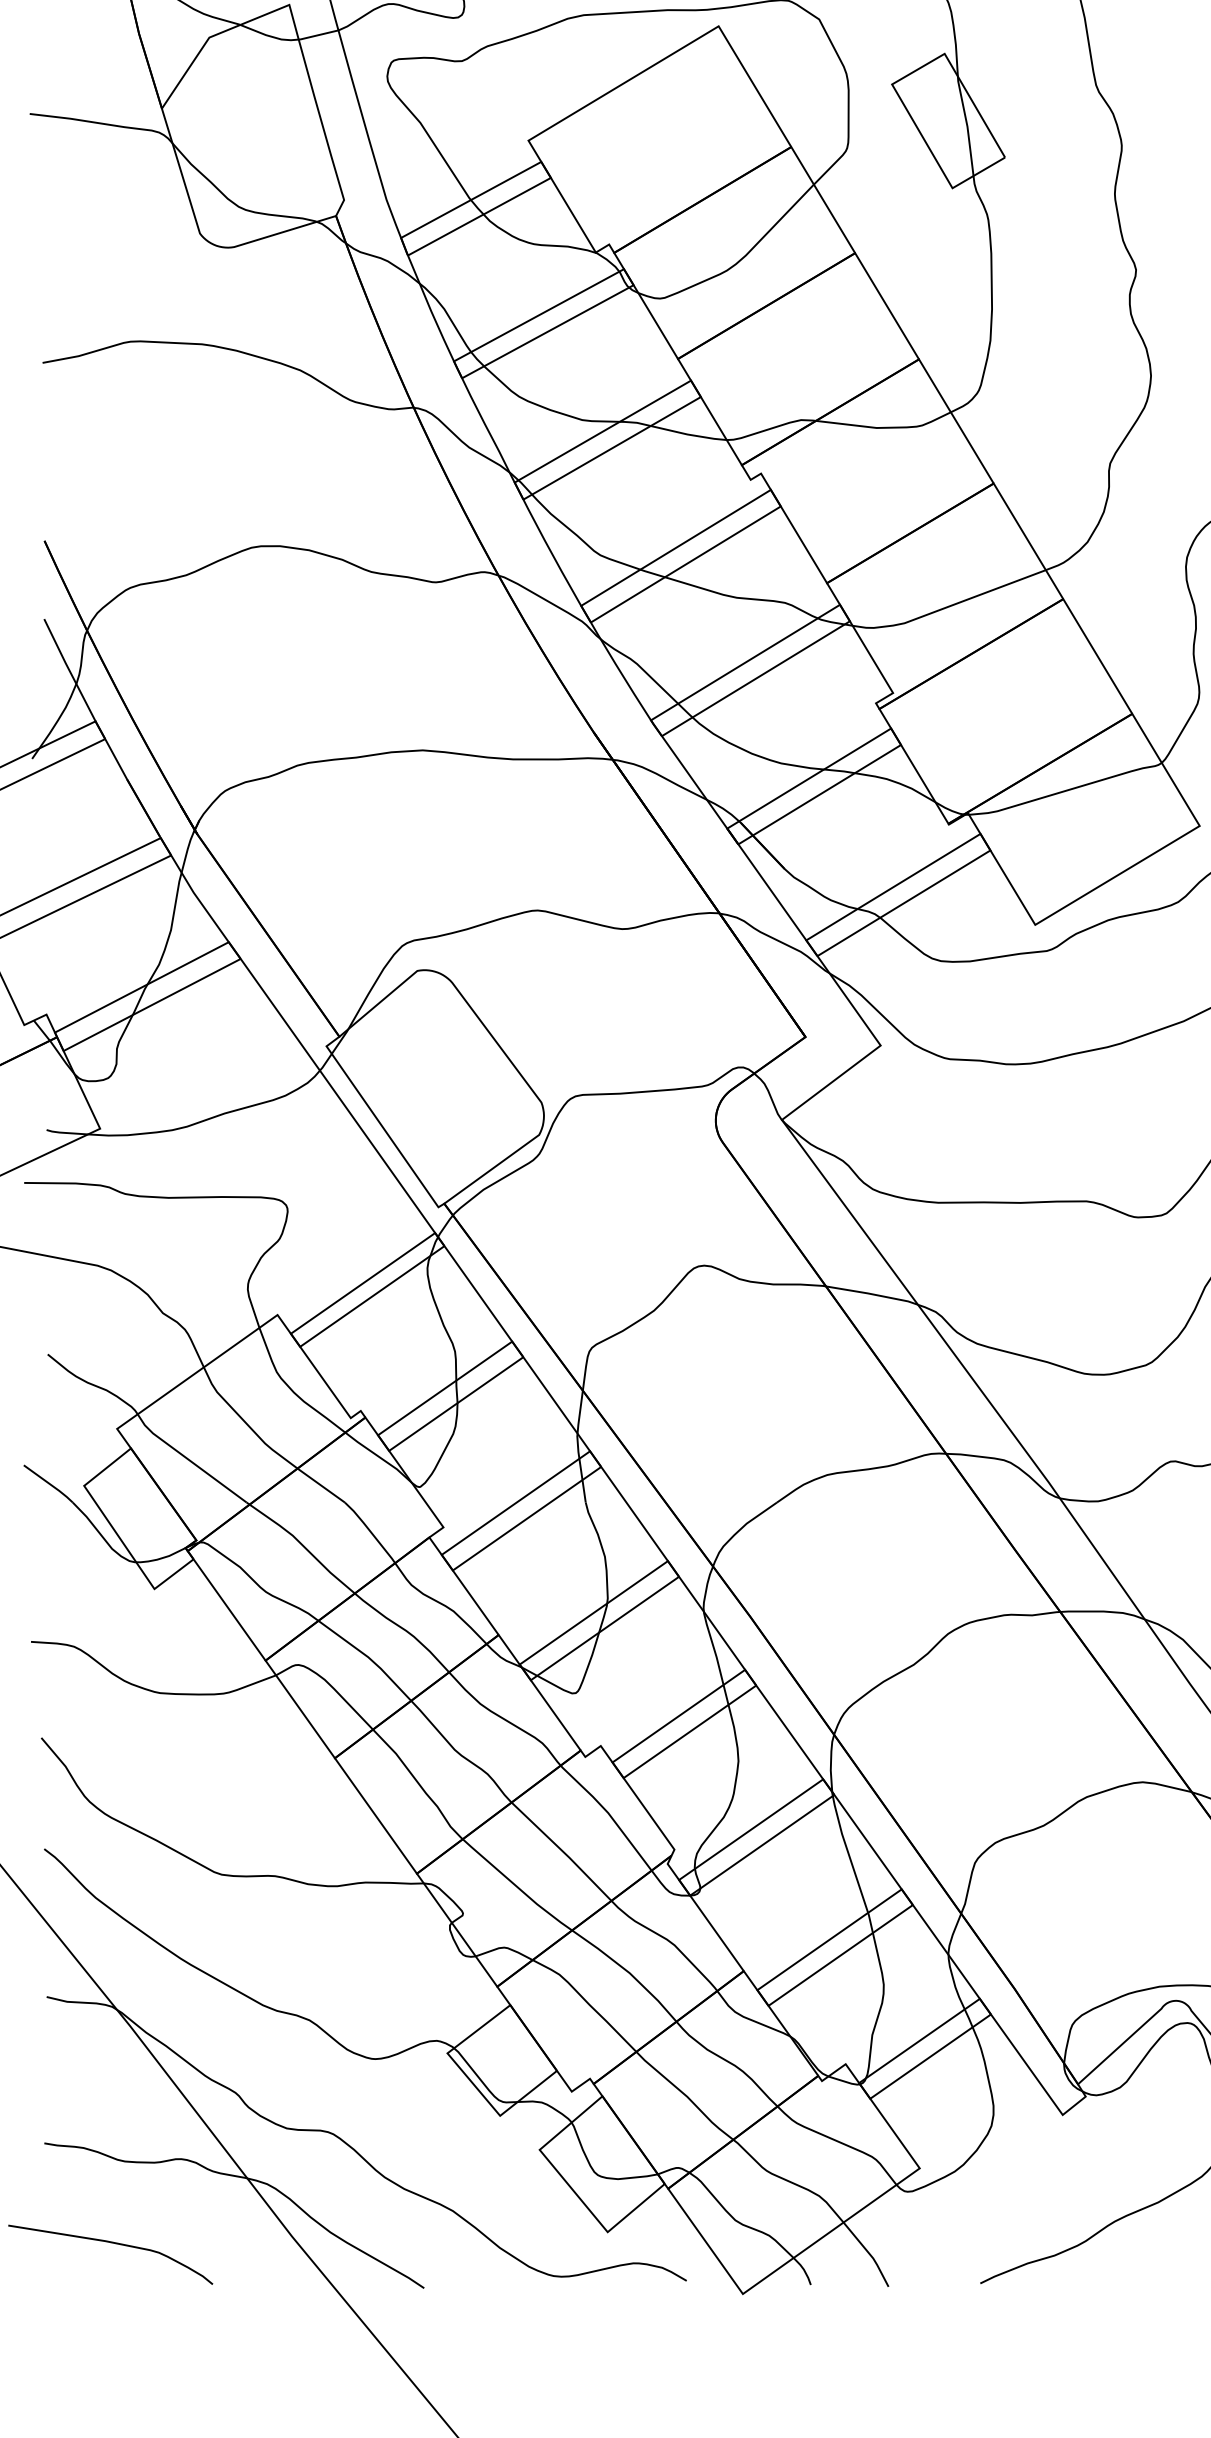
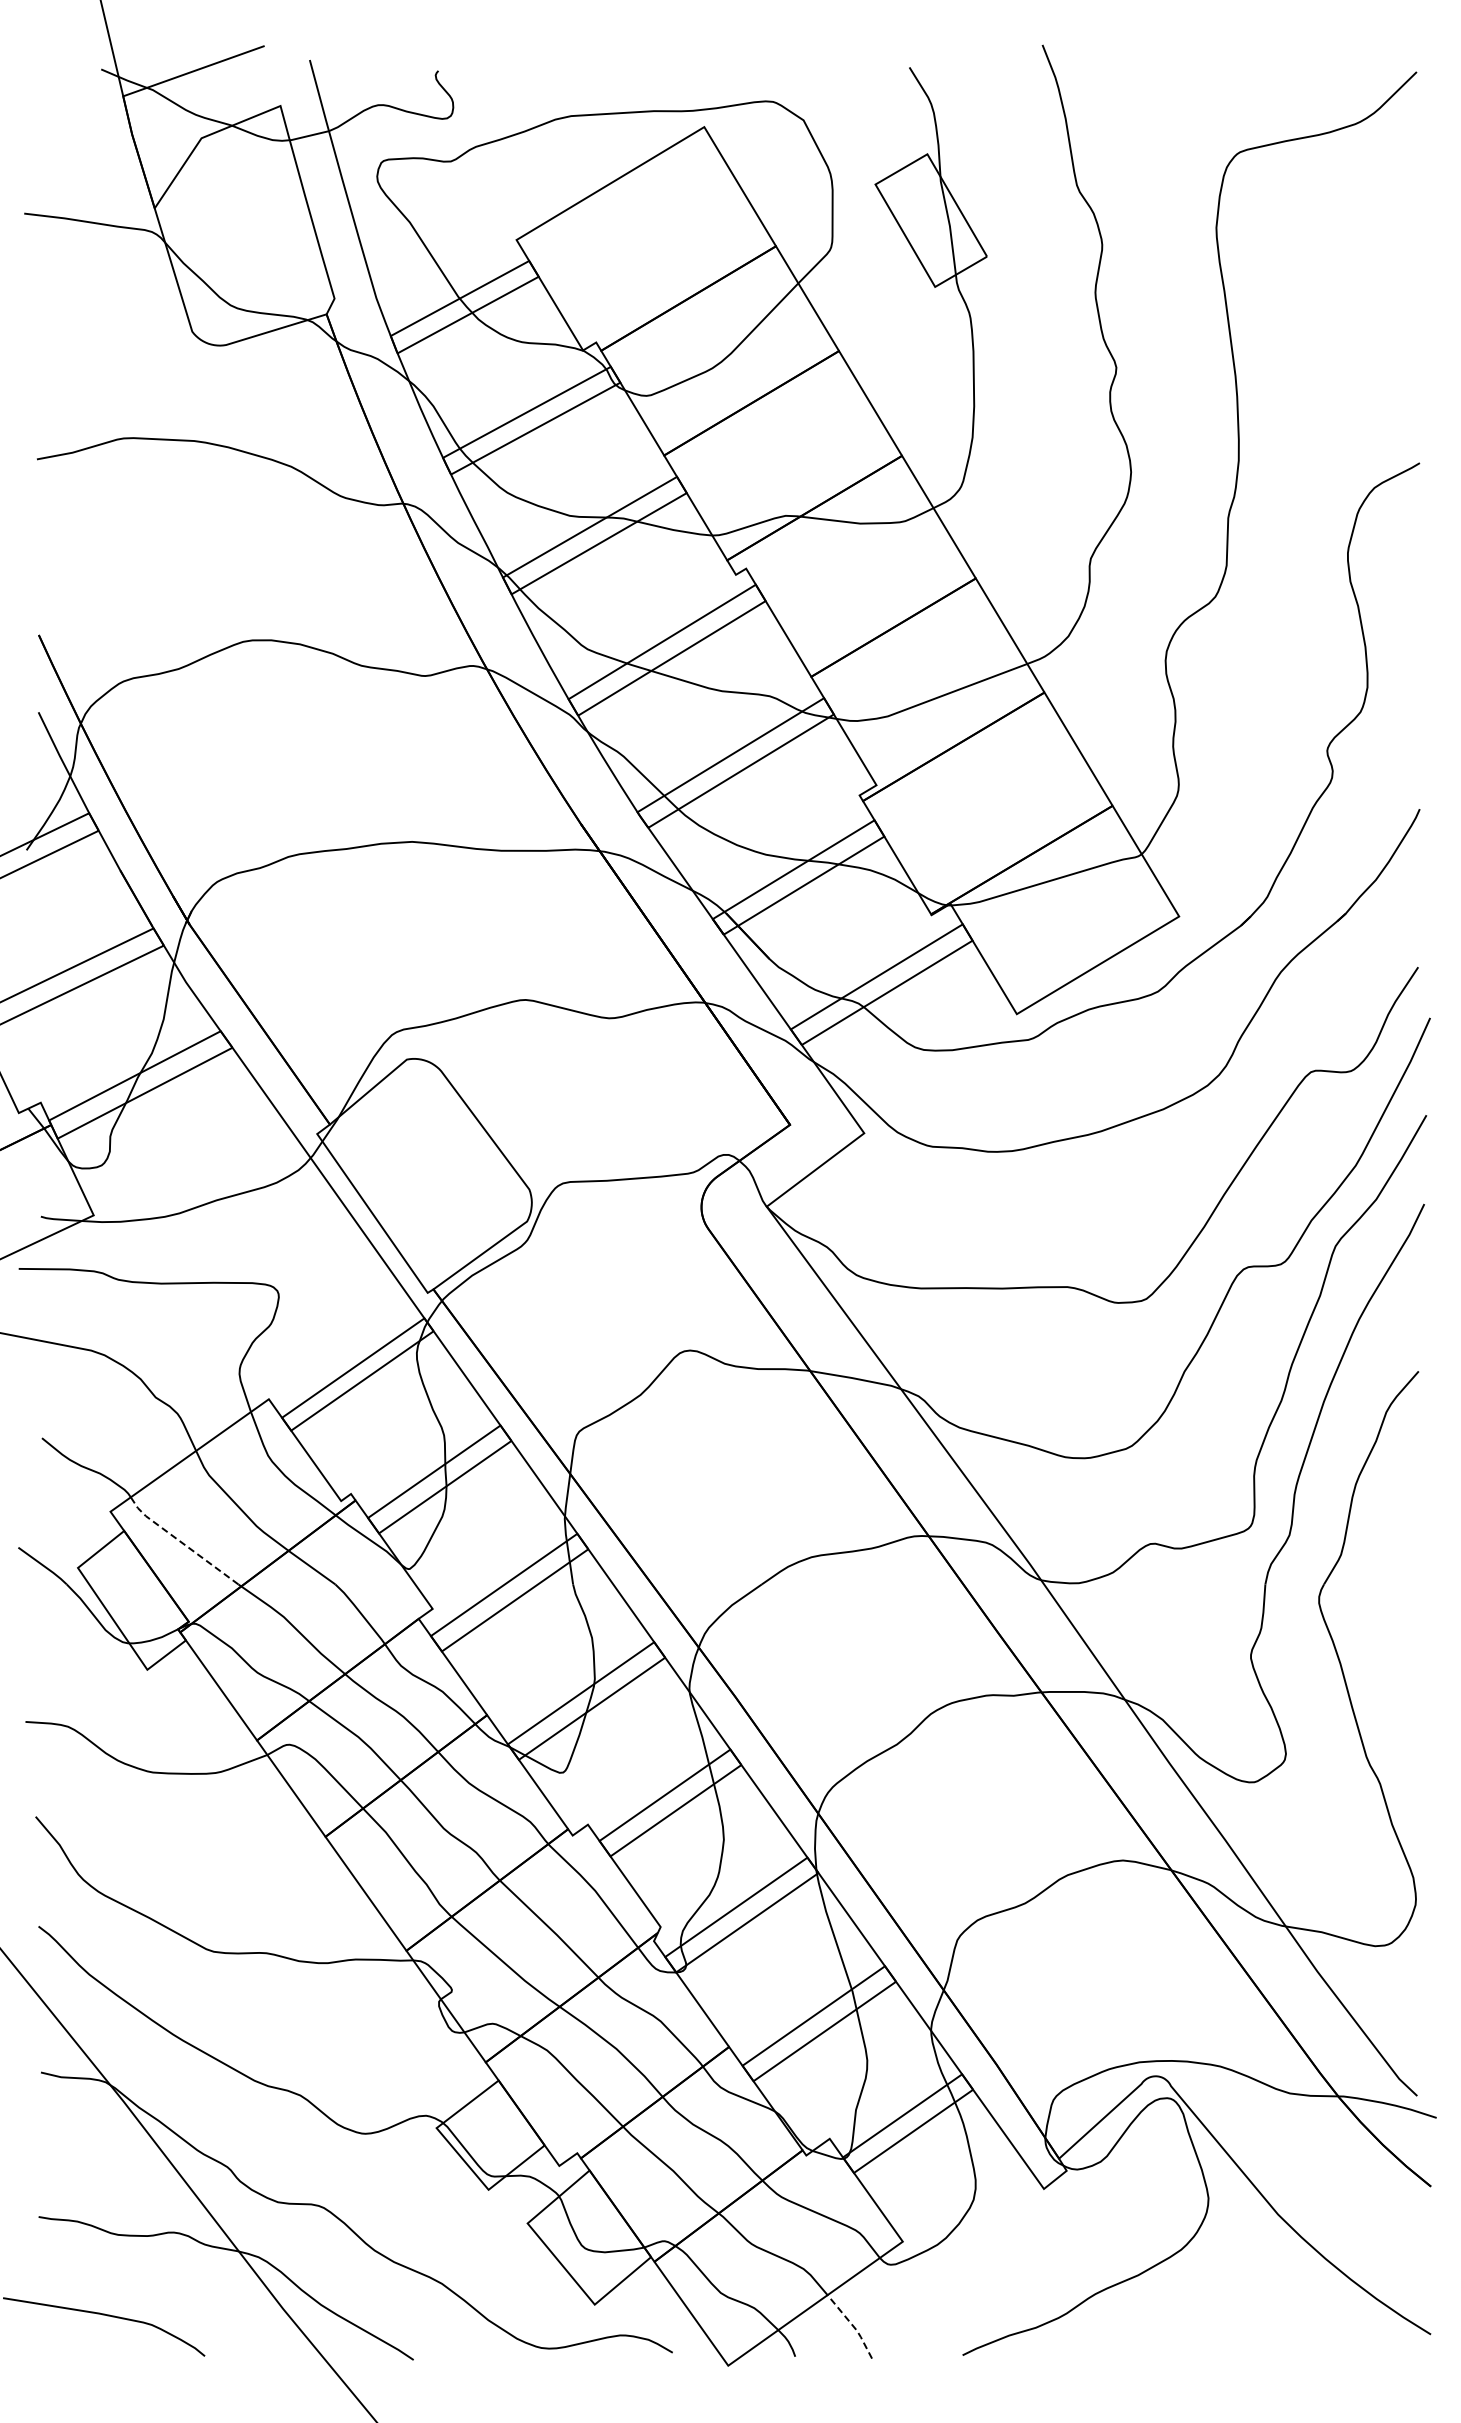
line: (189, 1460) -> (181, 1542), solid -> dashed
line: (869, 2253) -> (853, 2325), solid -> dashed

